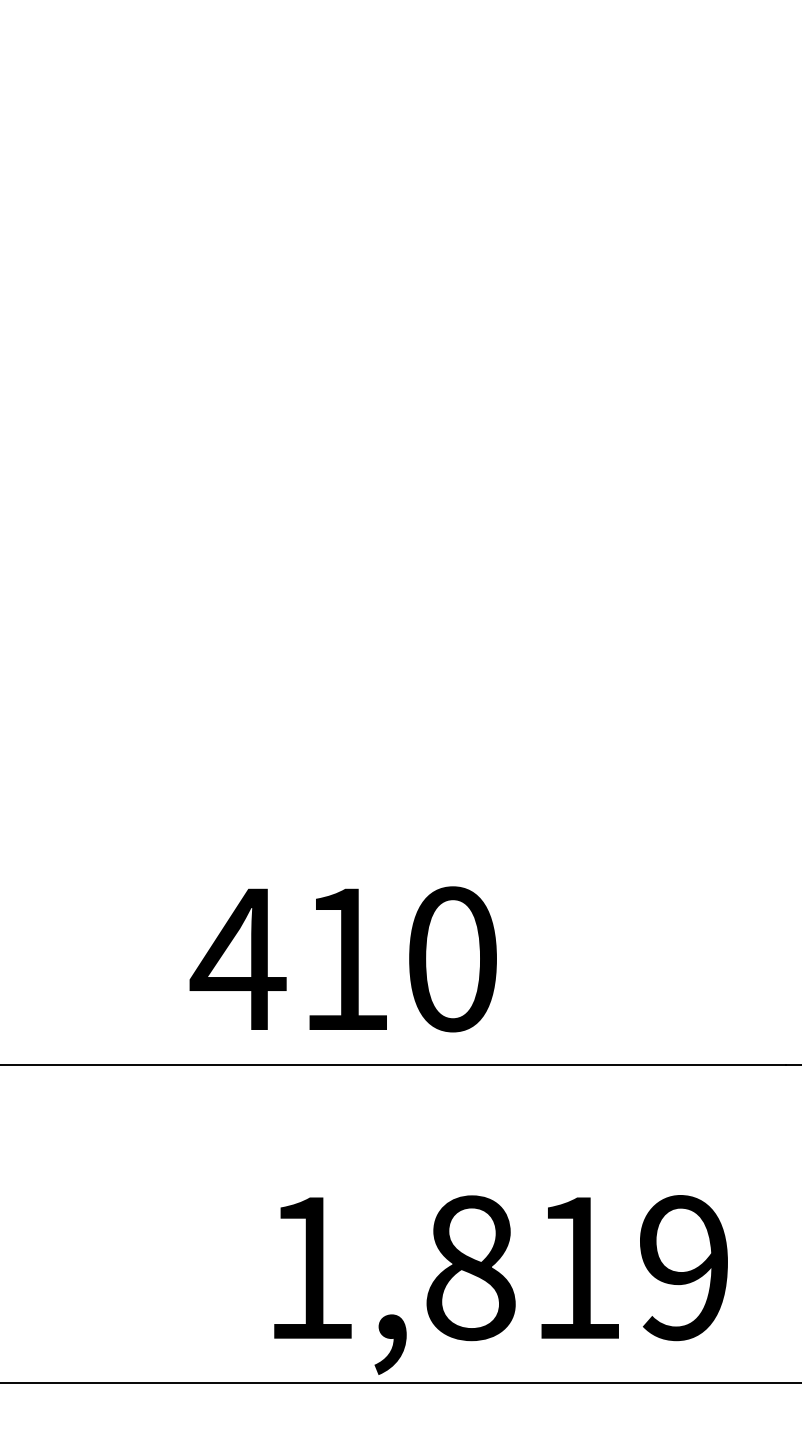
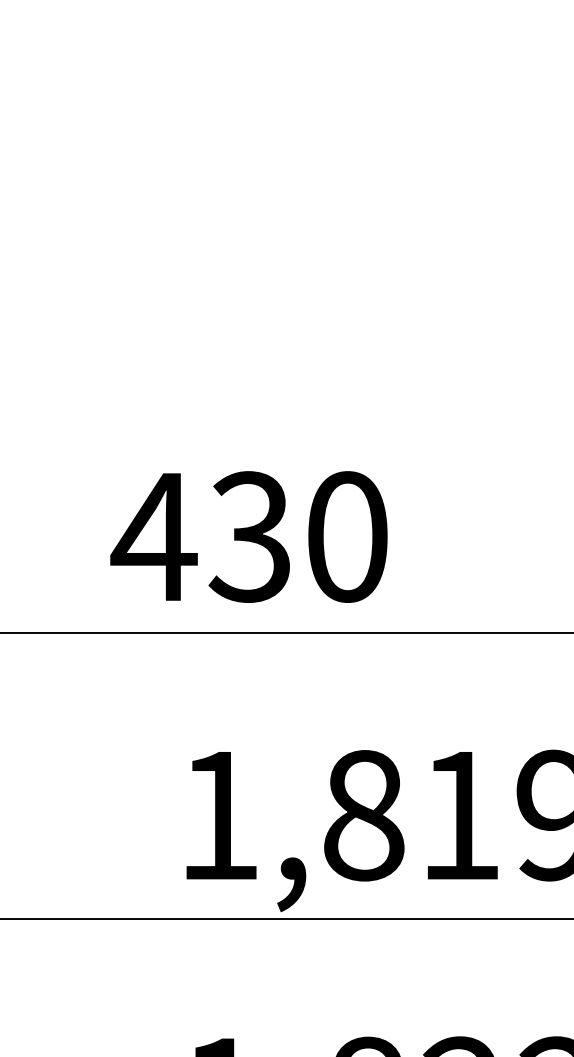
text: (343, 959) -> (249, 537), 410 -> 430

